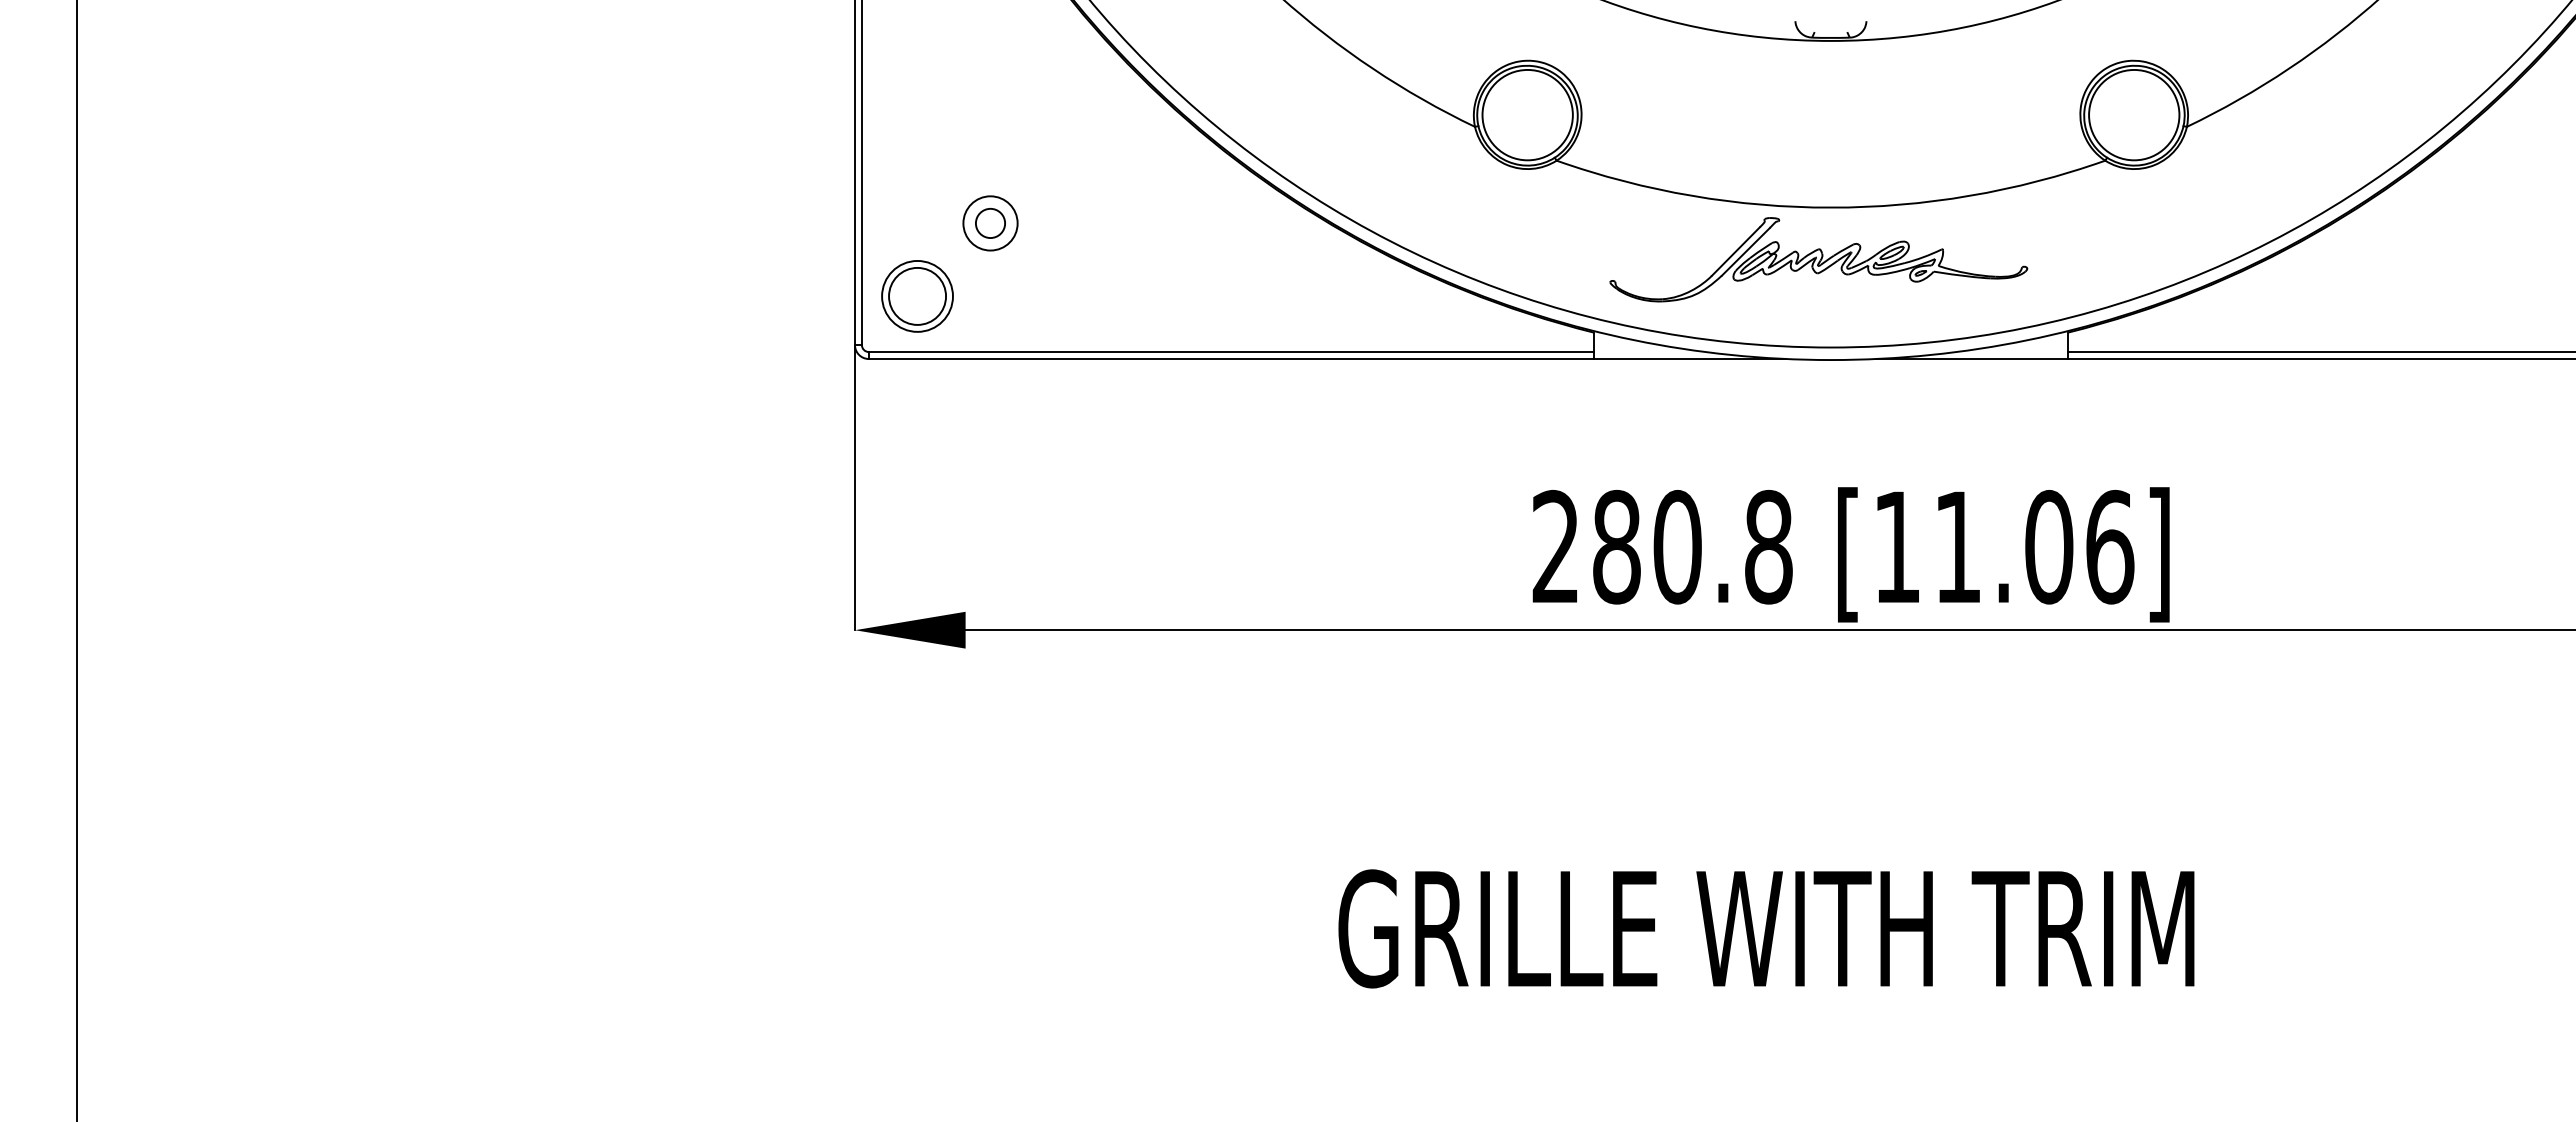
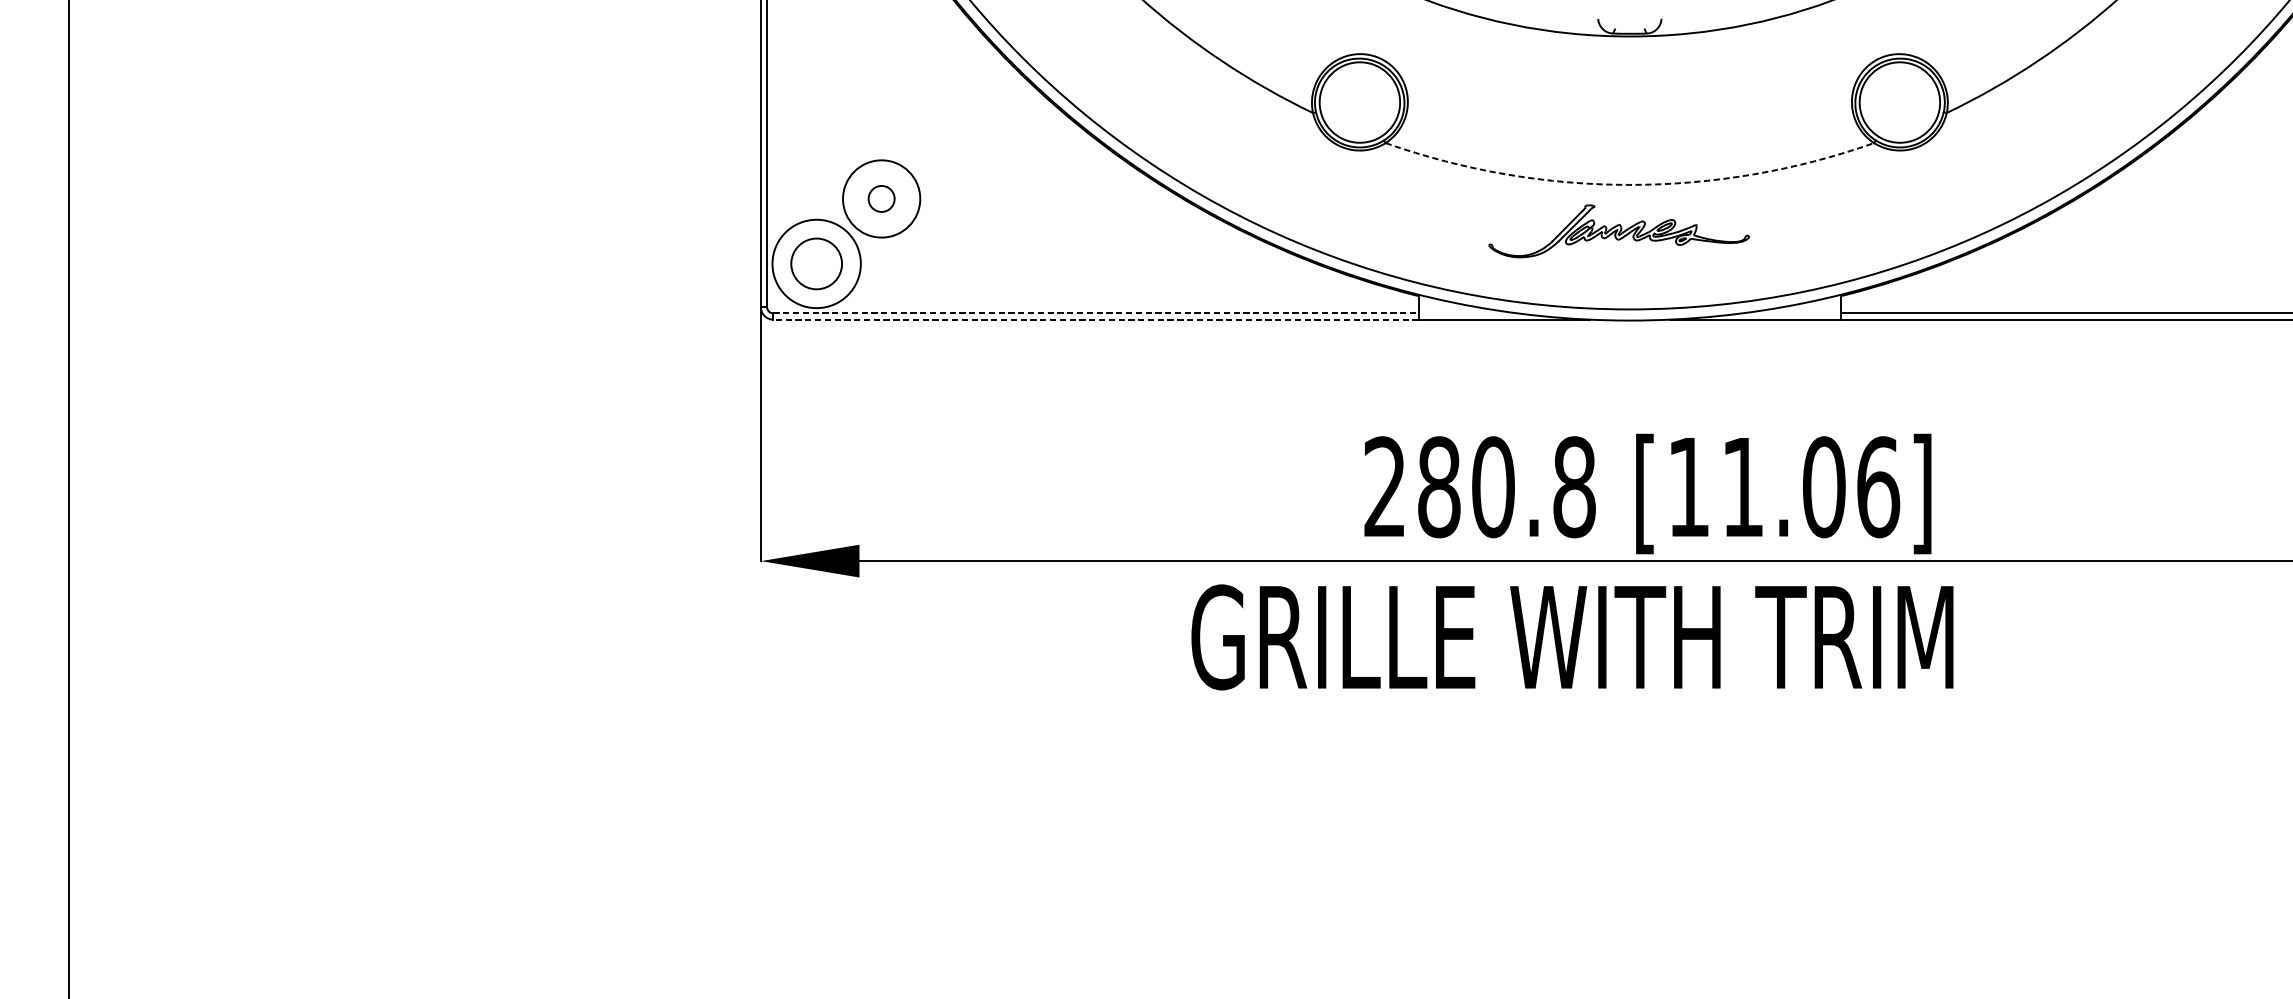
arc: (1830, 207) -> (1629, 184), solid -> dashed
circle: (990, 223) -> (881, 199), size x1.6
part: (1818, 259) -> (1618, 231), size x0.7
circle: (917, 295) -> (816, 263), size x1.4
line: (1231, 352) -> (1096, 313), solid -> dashed
line: (1230, 359) -> (1095, 320), solid -> dashed
text: (1766, 928) -> (1572, 637), moved

